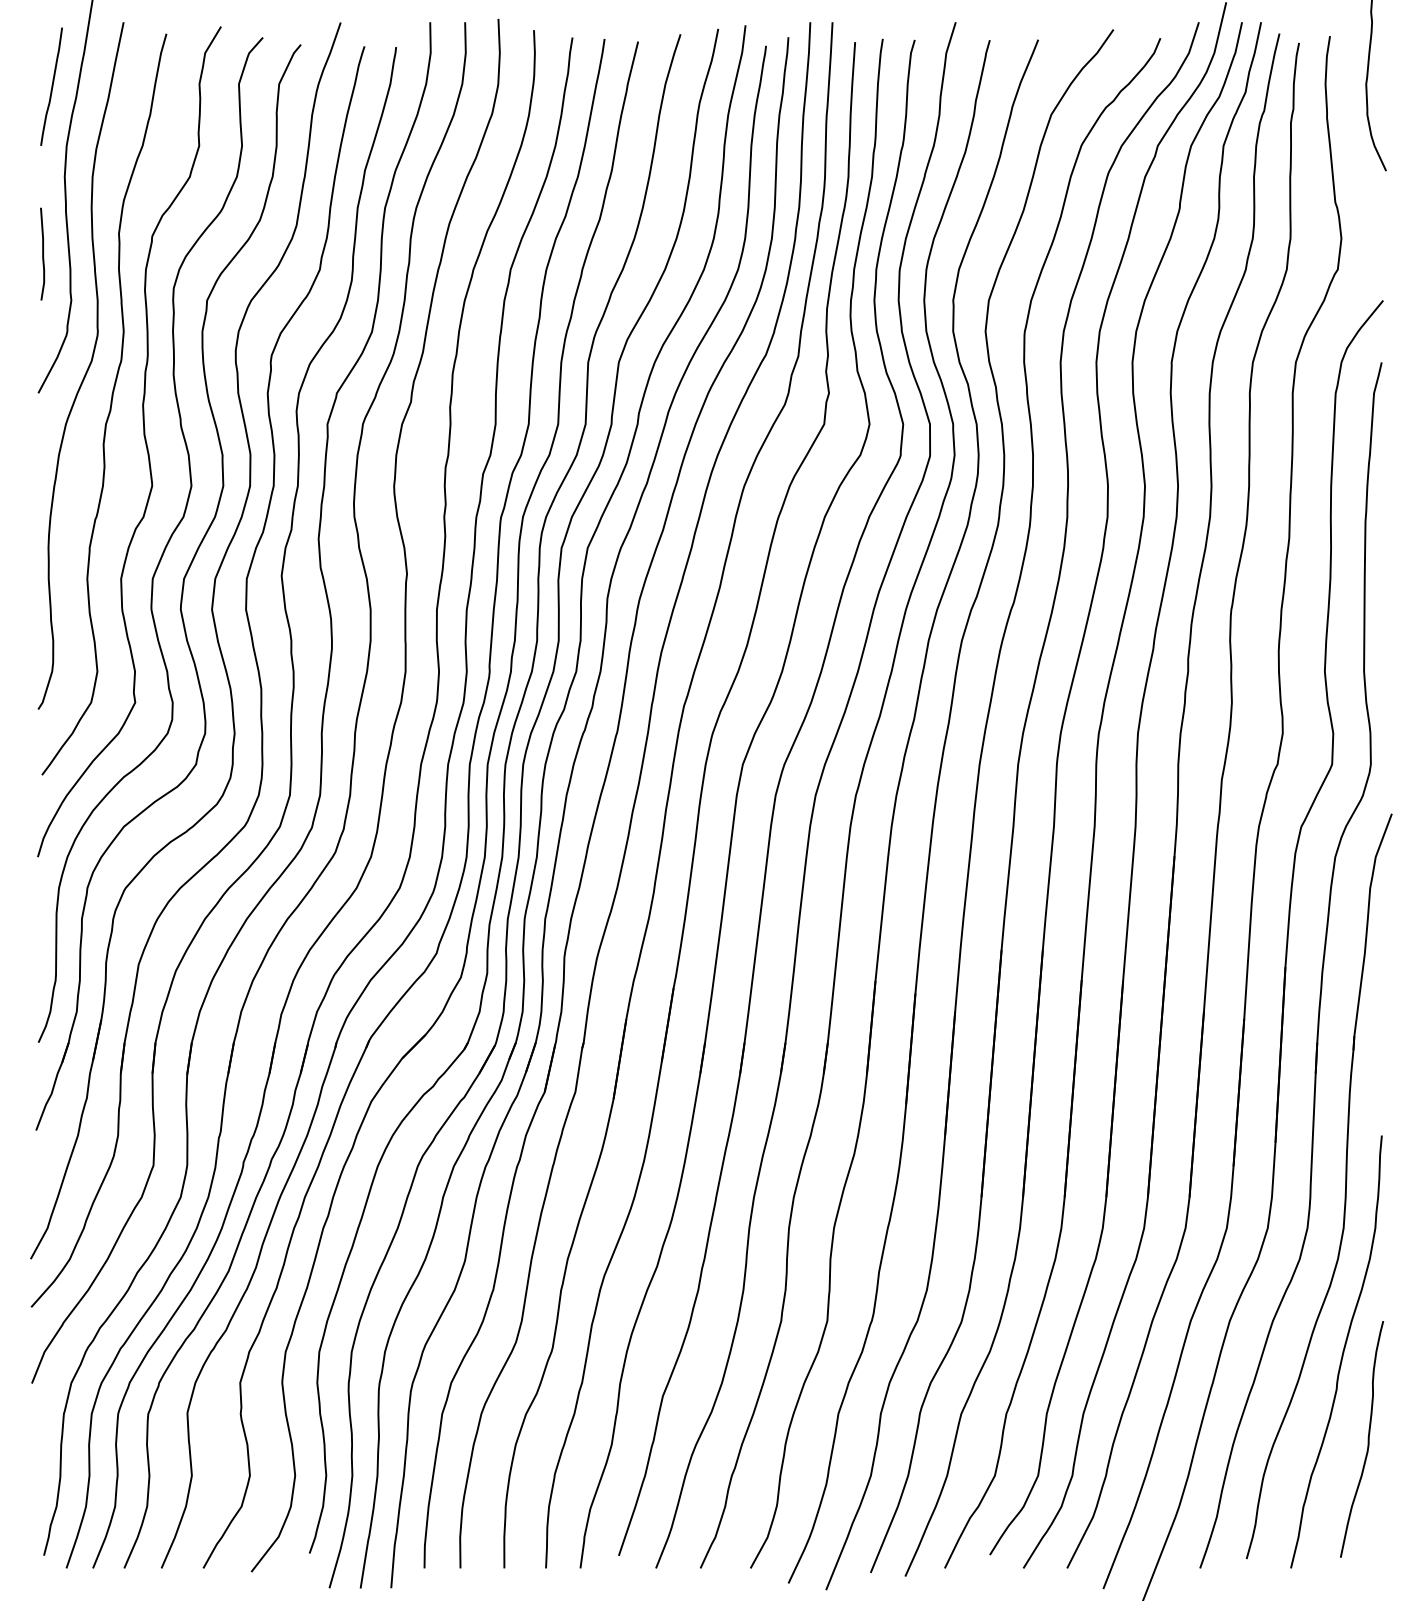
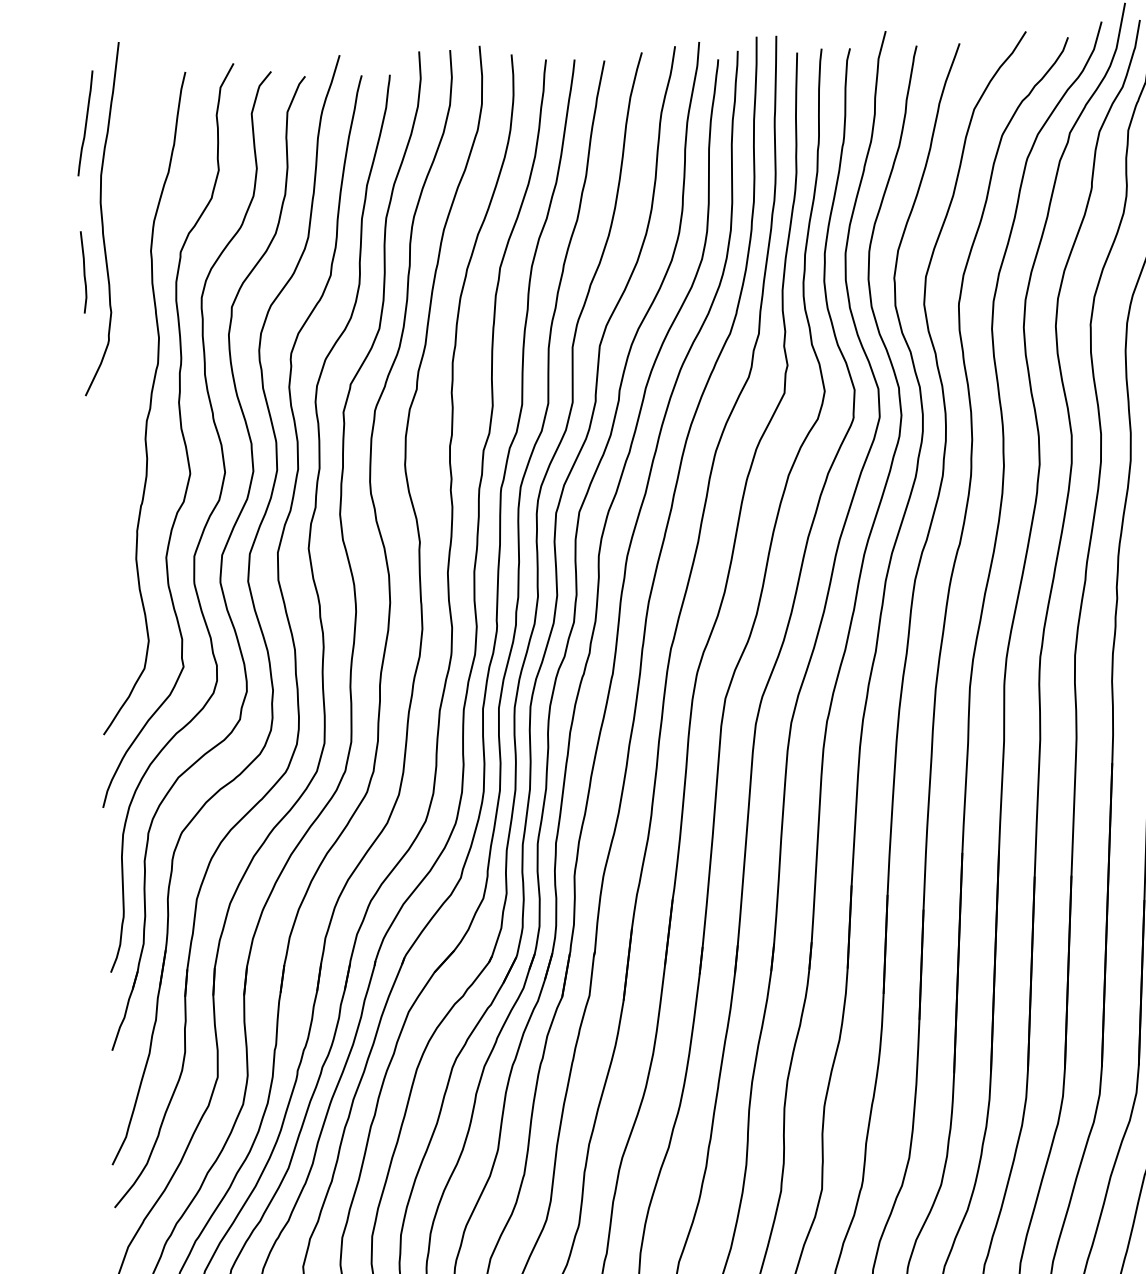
curve: (87, 367) -> (128, 371), removed

